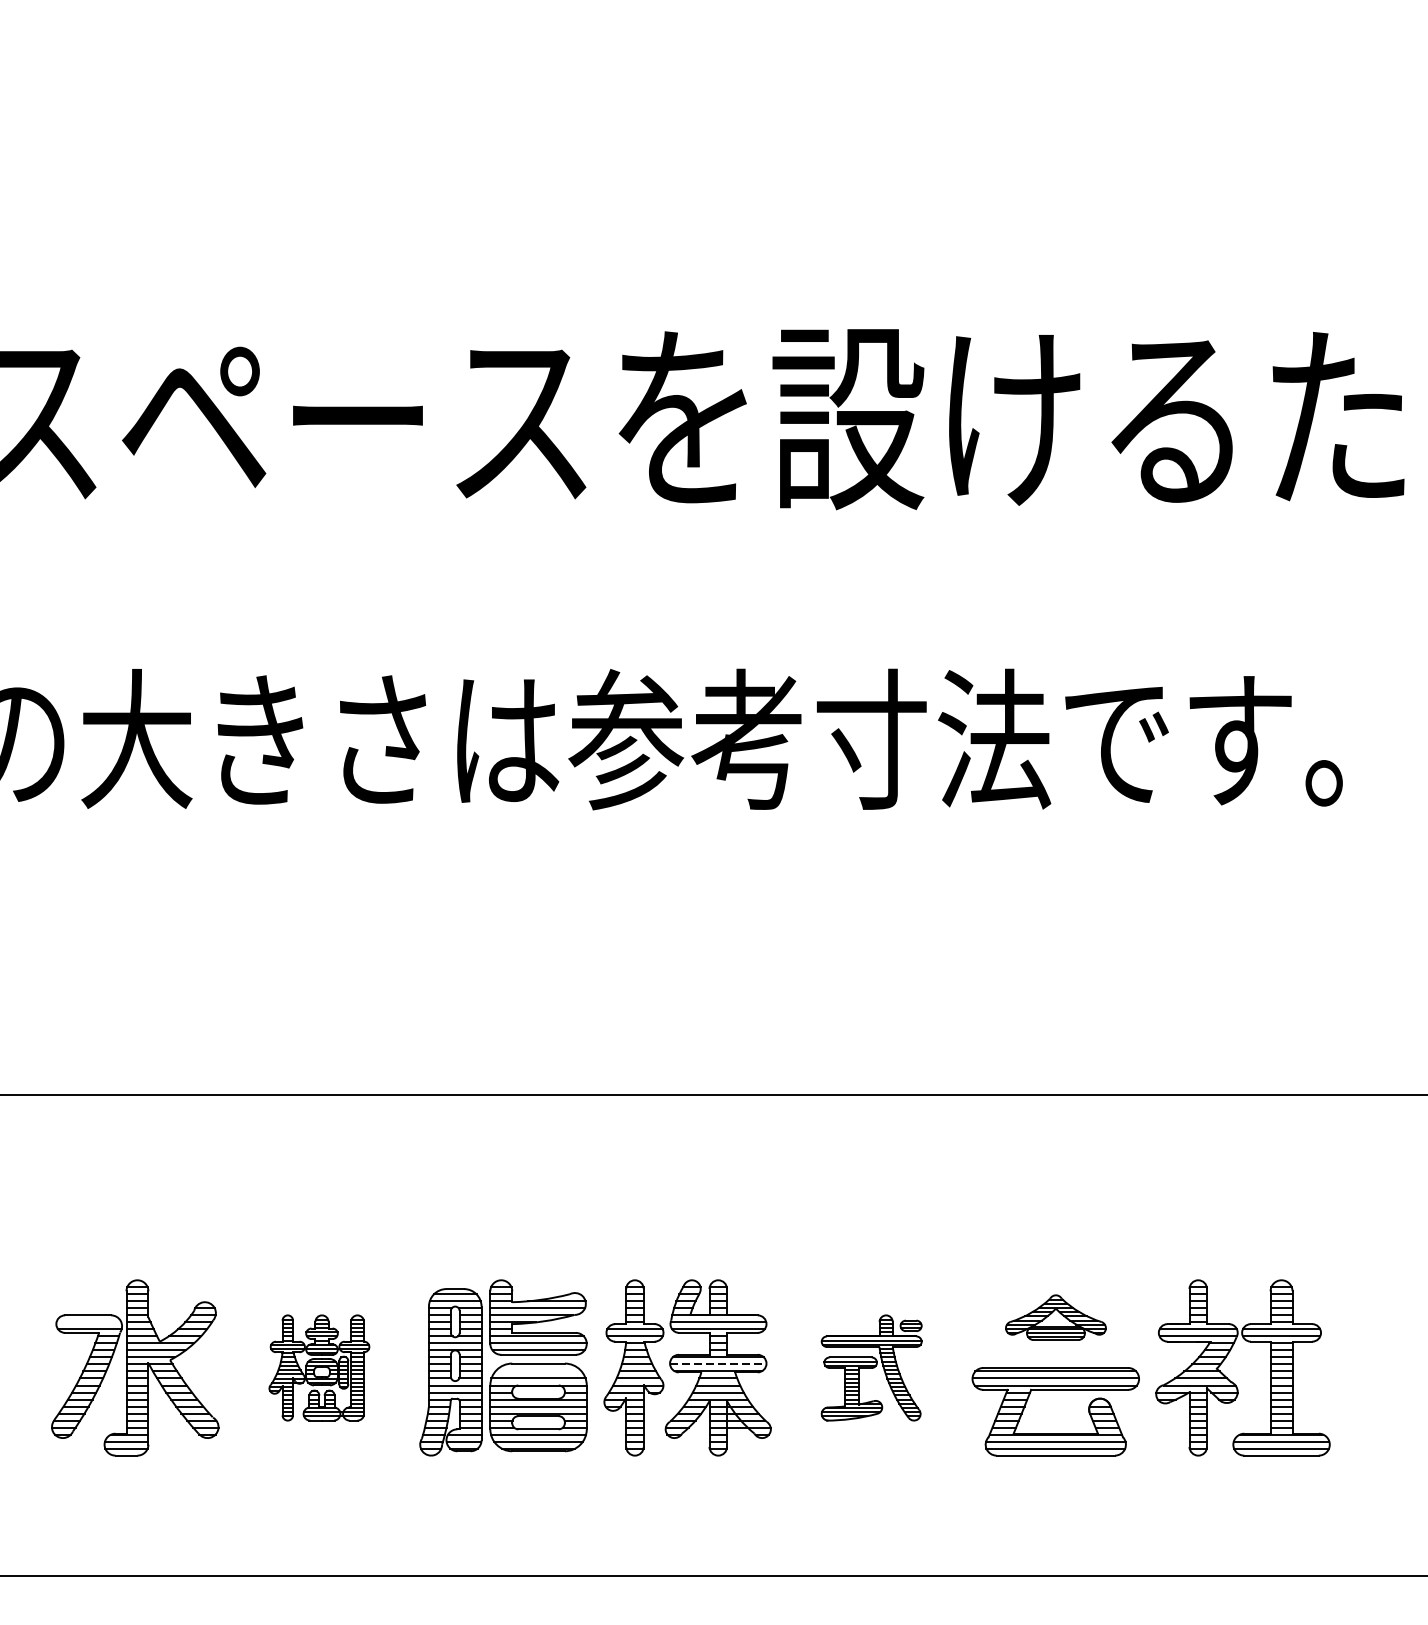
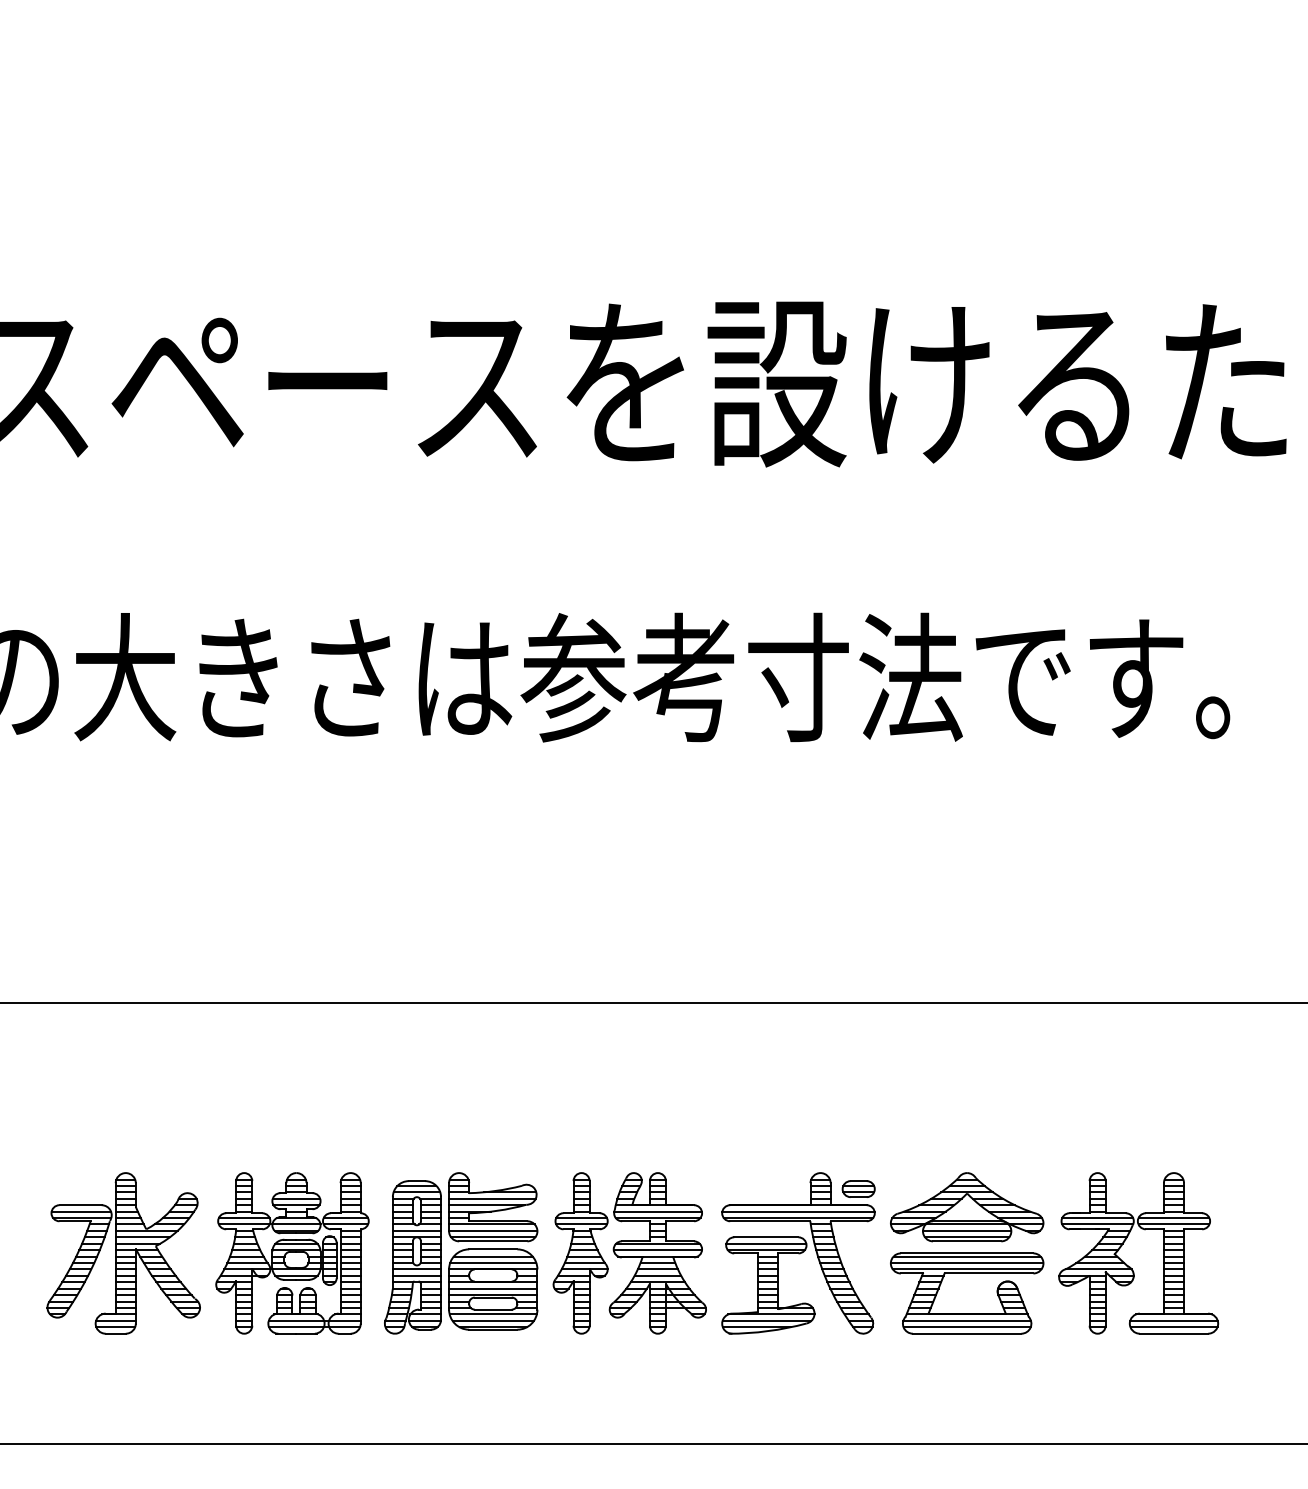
part: (1056, 1317) -> (967, 1207), size x1.67
line: (89, 1322) -> (81, 1211), added
line: (718, 1364) -> (658, 1250), dashed -> solid
part: (319, 1368) -> (292, 1253), size x1.67
part: (871, 1368) -> (798, 1253), size x1.67
line: (537, 1371) -> (492, 1256), added

